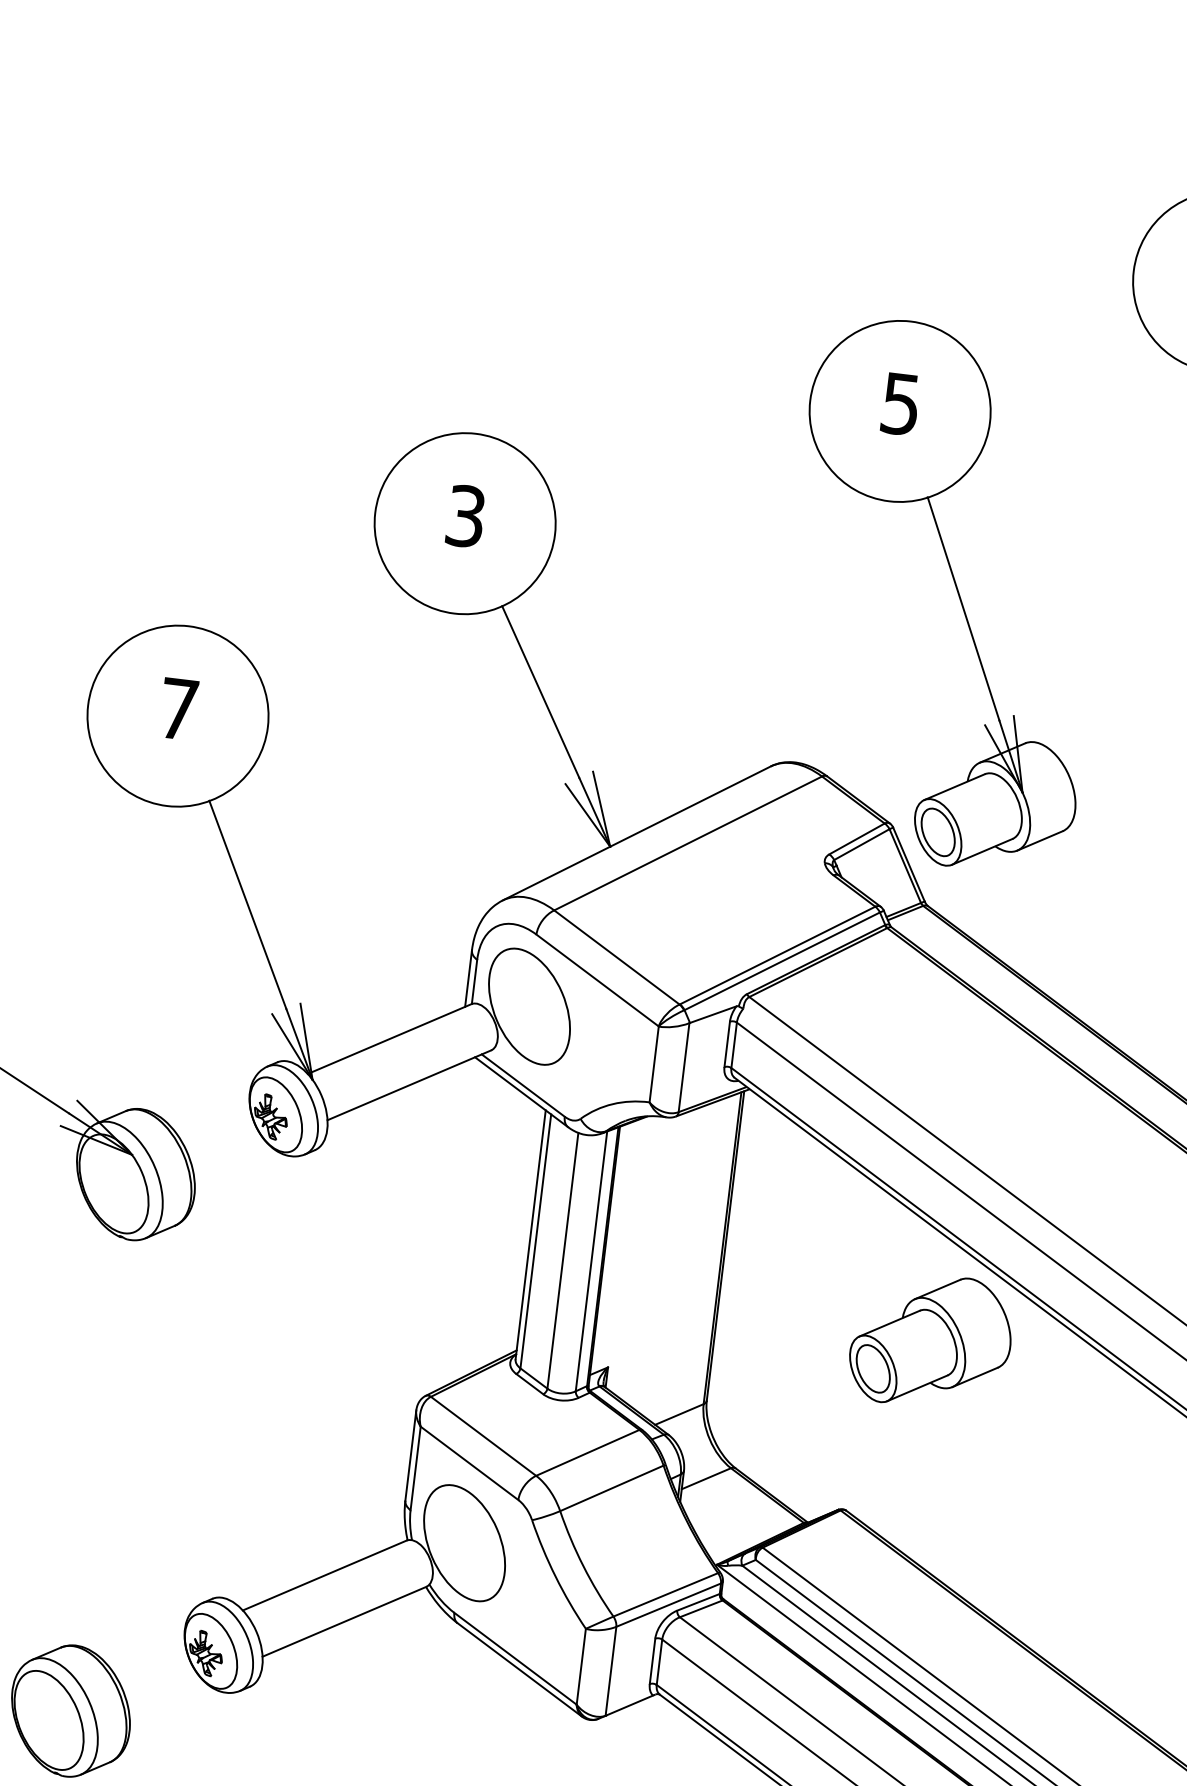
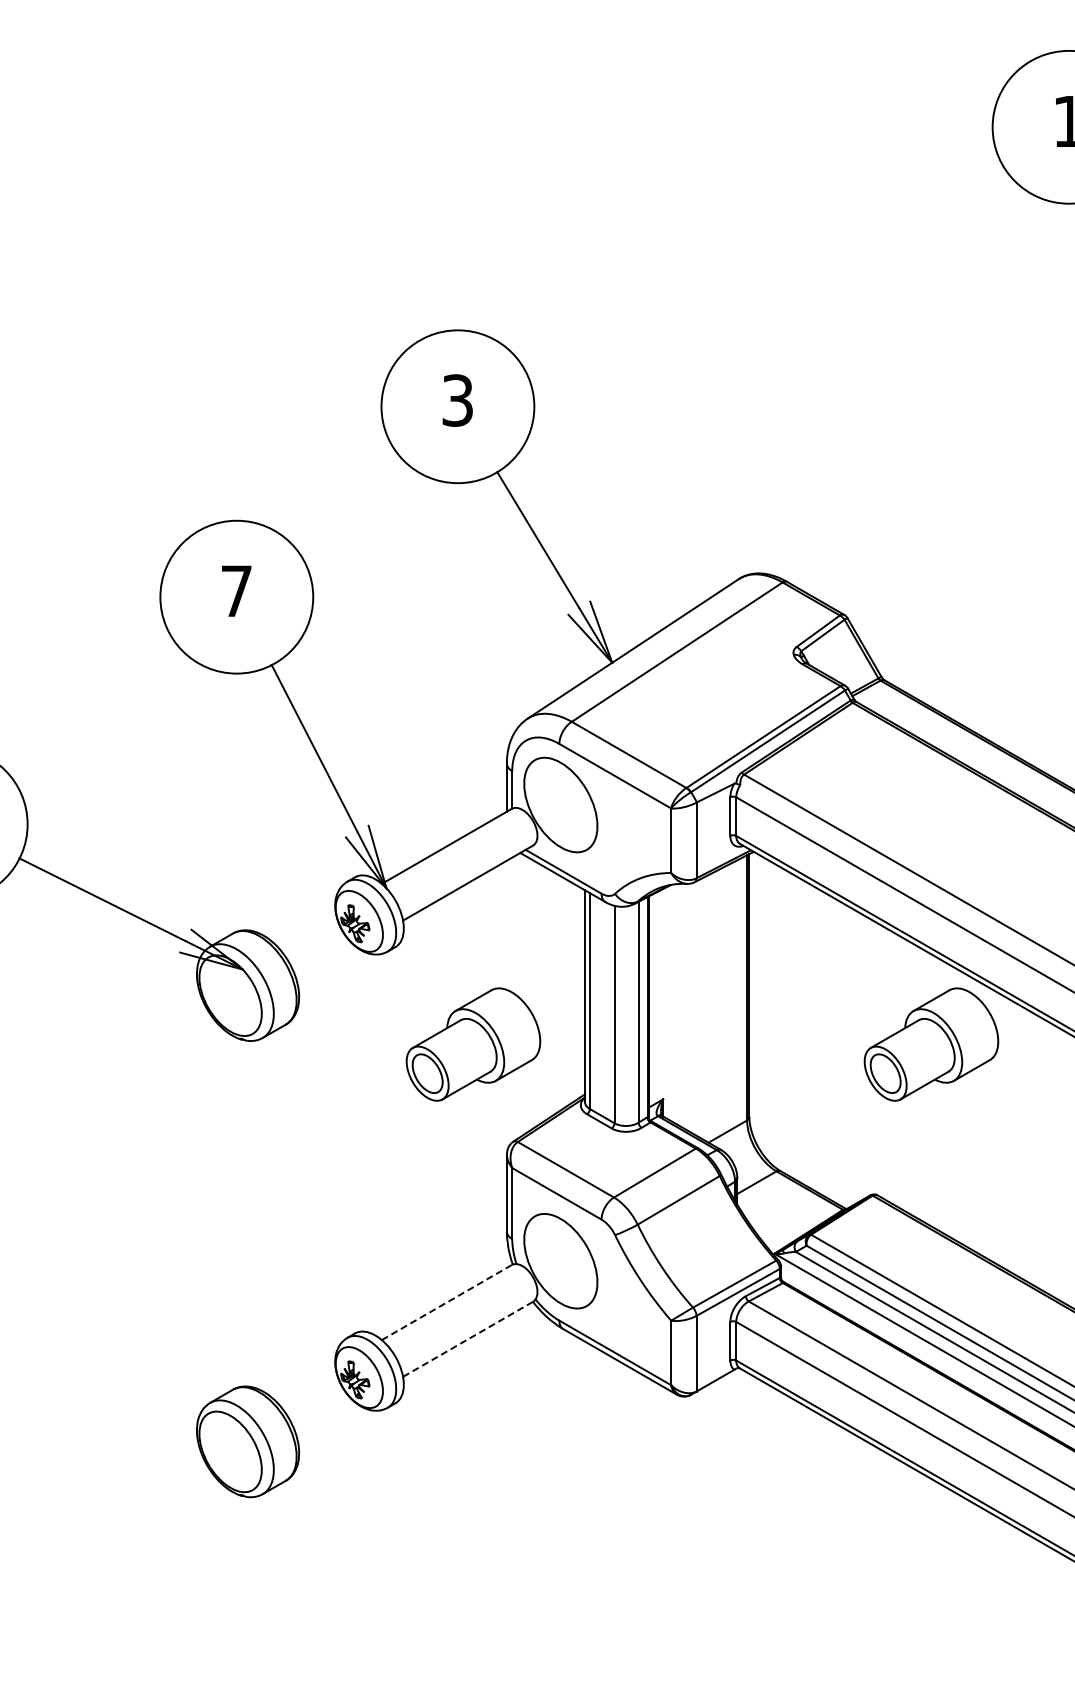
part: (956, 591) -> (876, 413), removed
part: (392, 1275) -> (473, 1044), added
line: (325, 1575) -> (447, 1302), solid -> dashed
line: (344, 1622) -> (468, 1339), solid -> dashed

